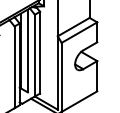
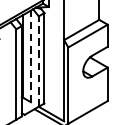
line: (27, 50) -> (30, 55), solid -> dashed
line: (34, 55) -> (38, 61), solid -> dashed

